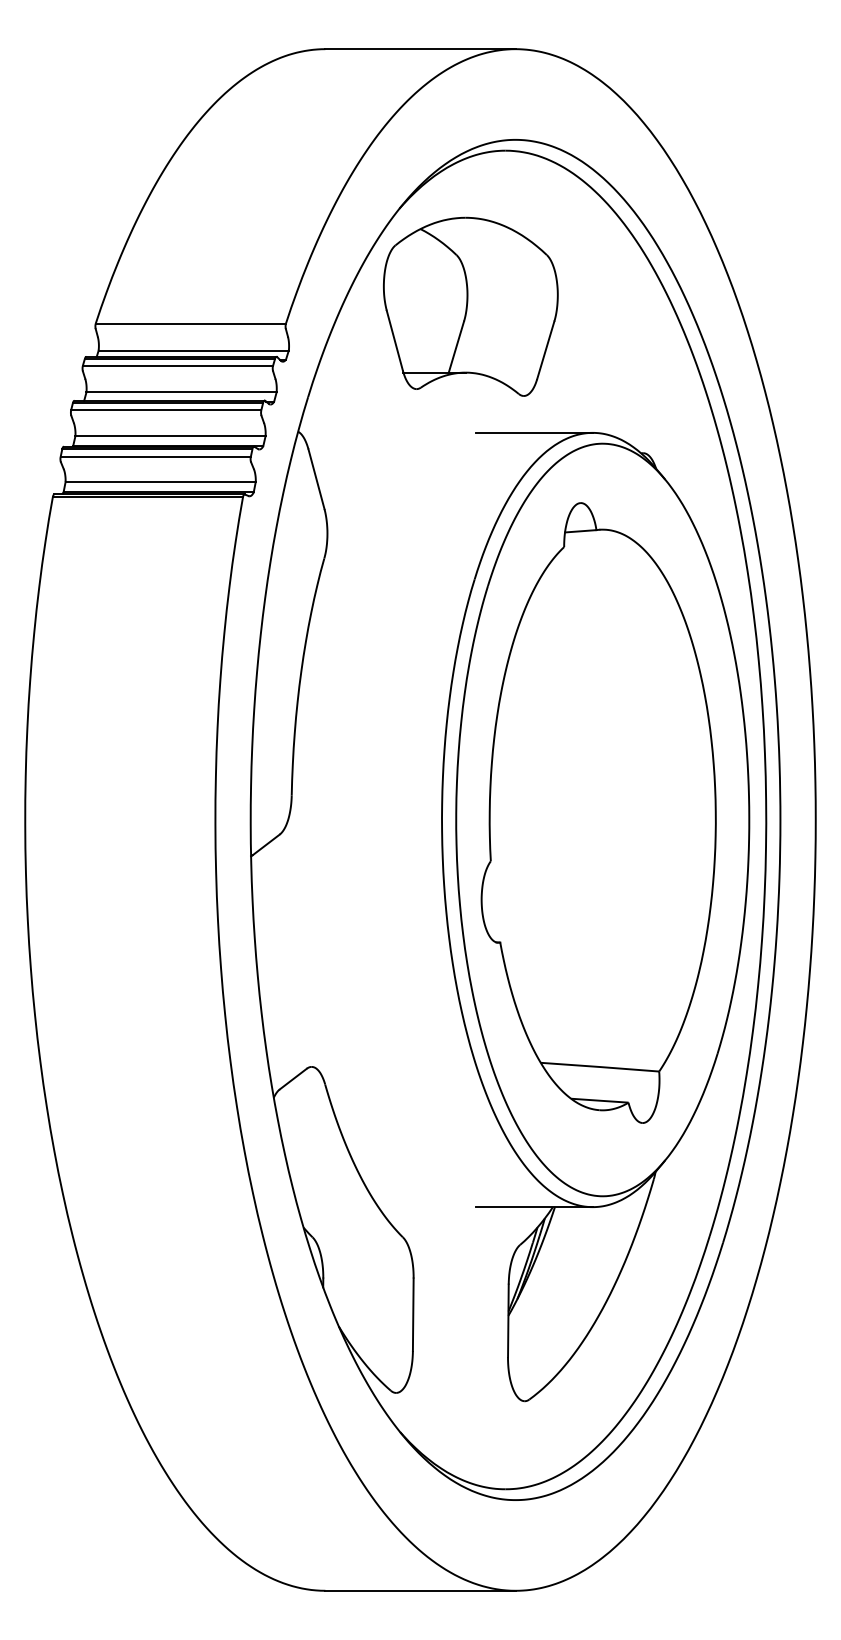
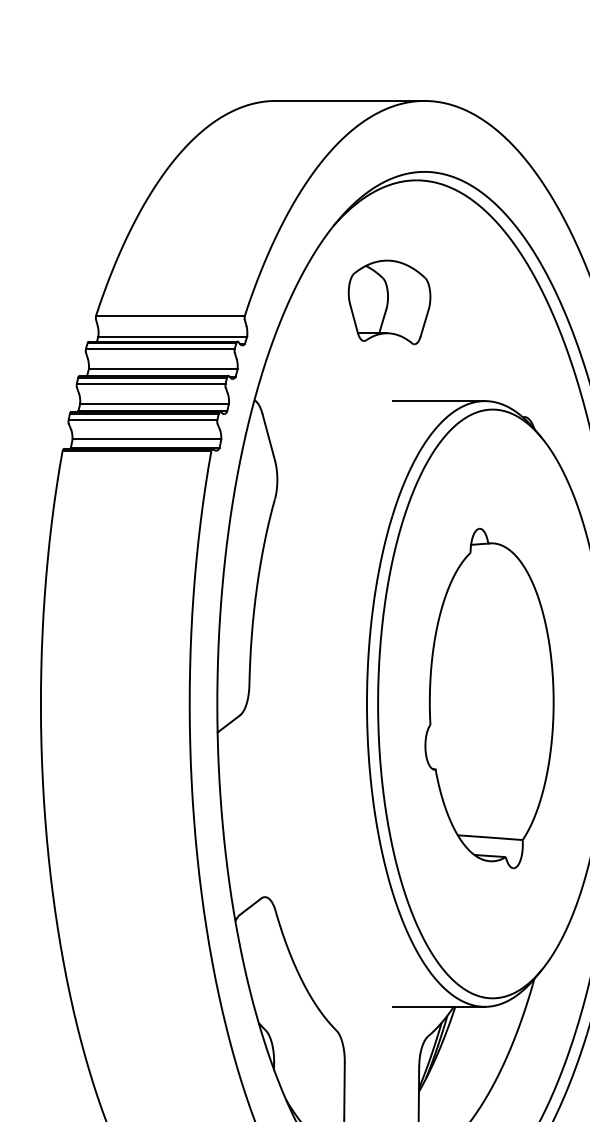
part: (470, 306) -> (389, 302), size x0.6
part: (598, 812) -> (489, 698), size x0.7

